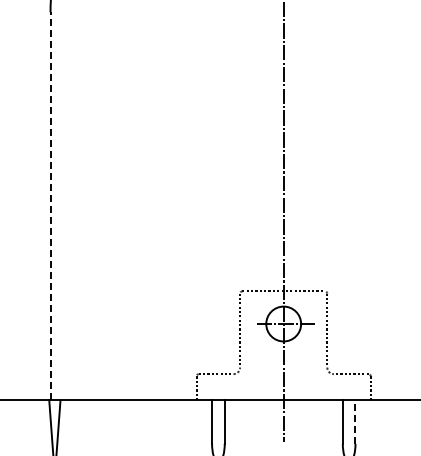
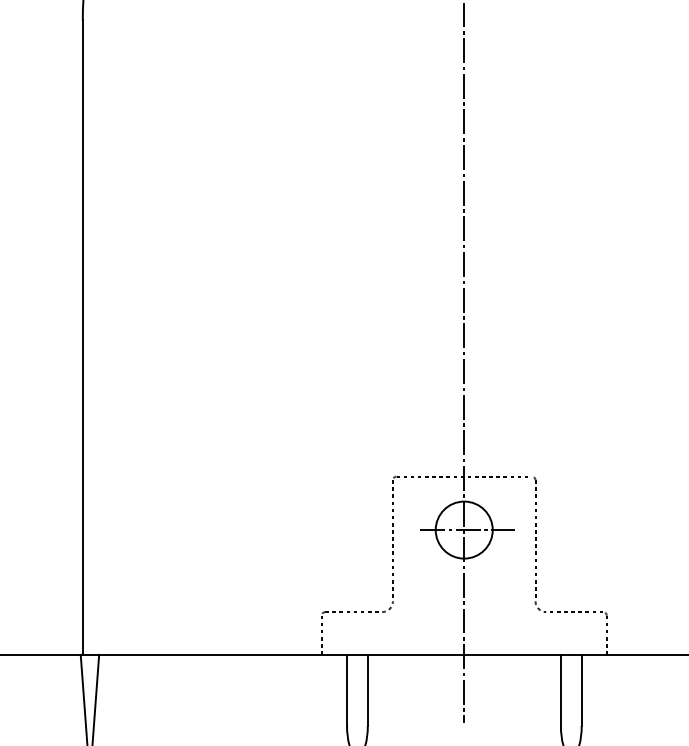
line: (50, 206) -> (82, 337), dashed -> solid
line: (355, 422) -> (581, 691), dashed -> solid

